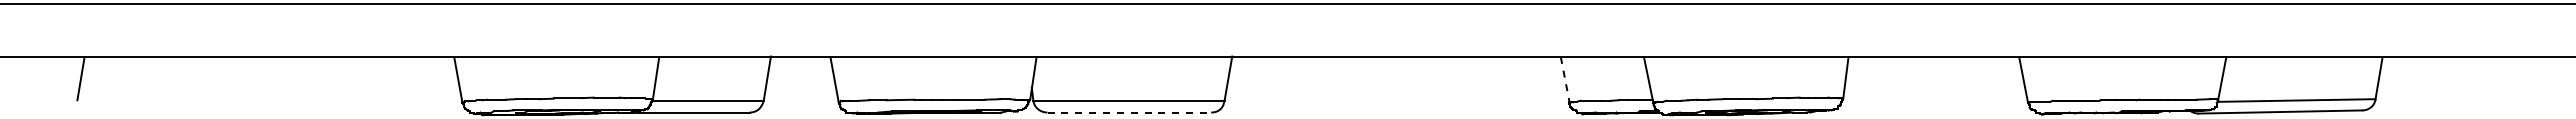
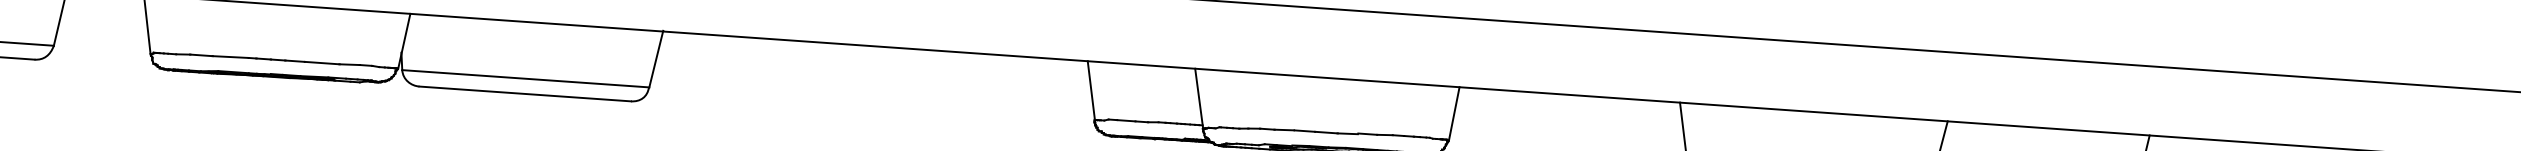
line: (1565, 80) -> (1091, 91), dashed -> solid
line: (1129, 112) -> (525, 93), dashed -> solid

